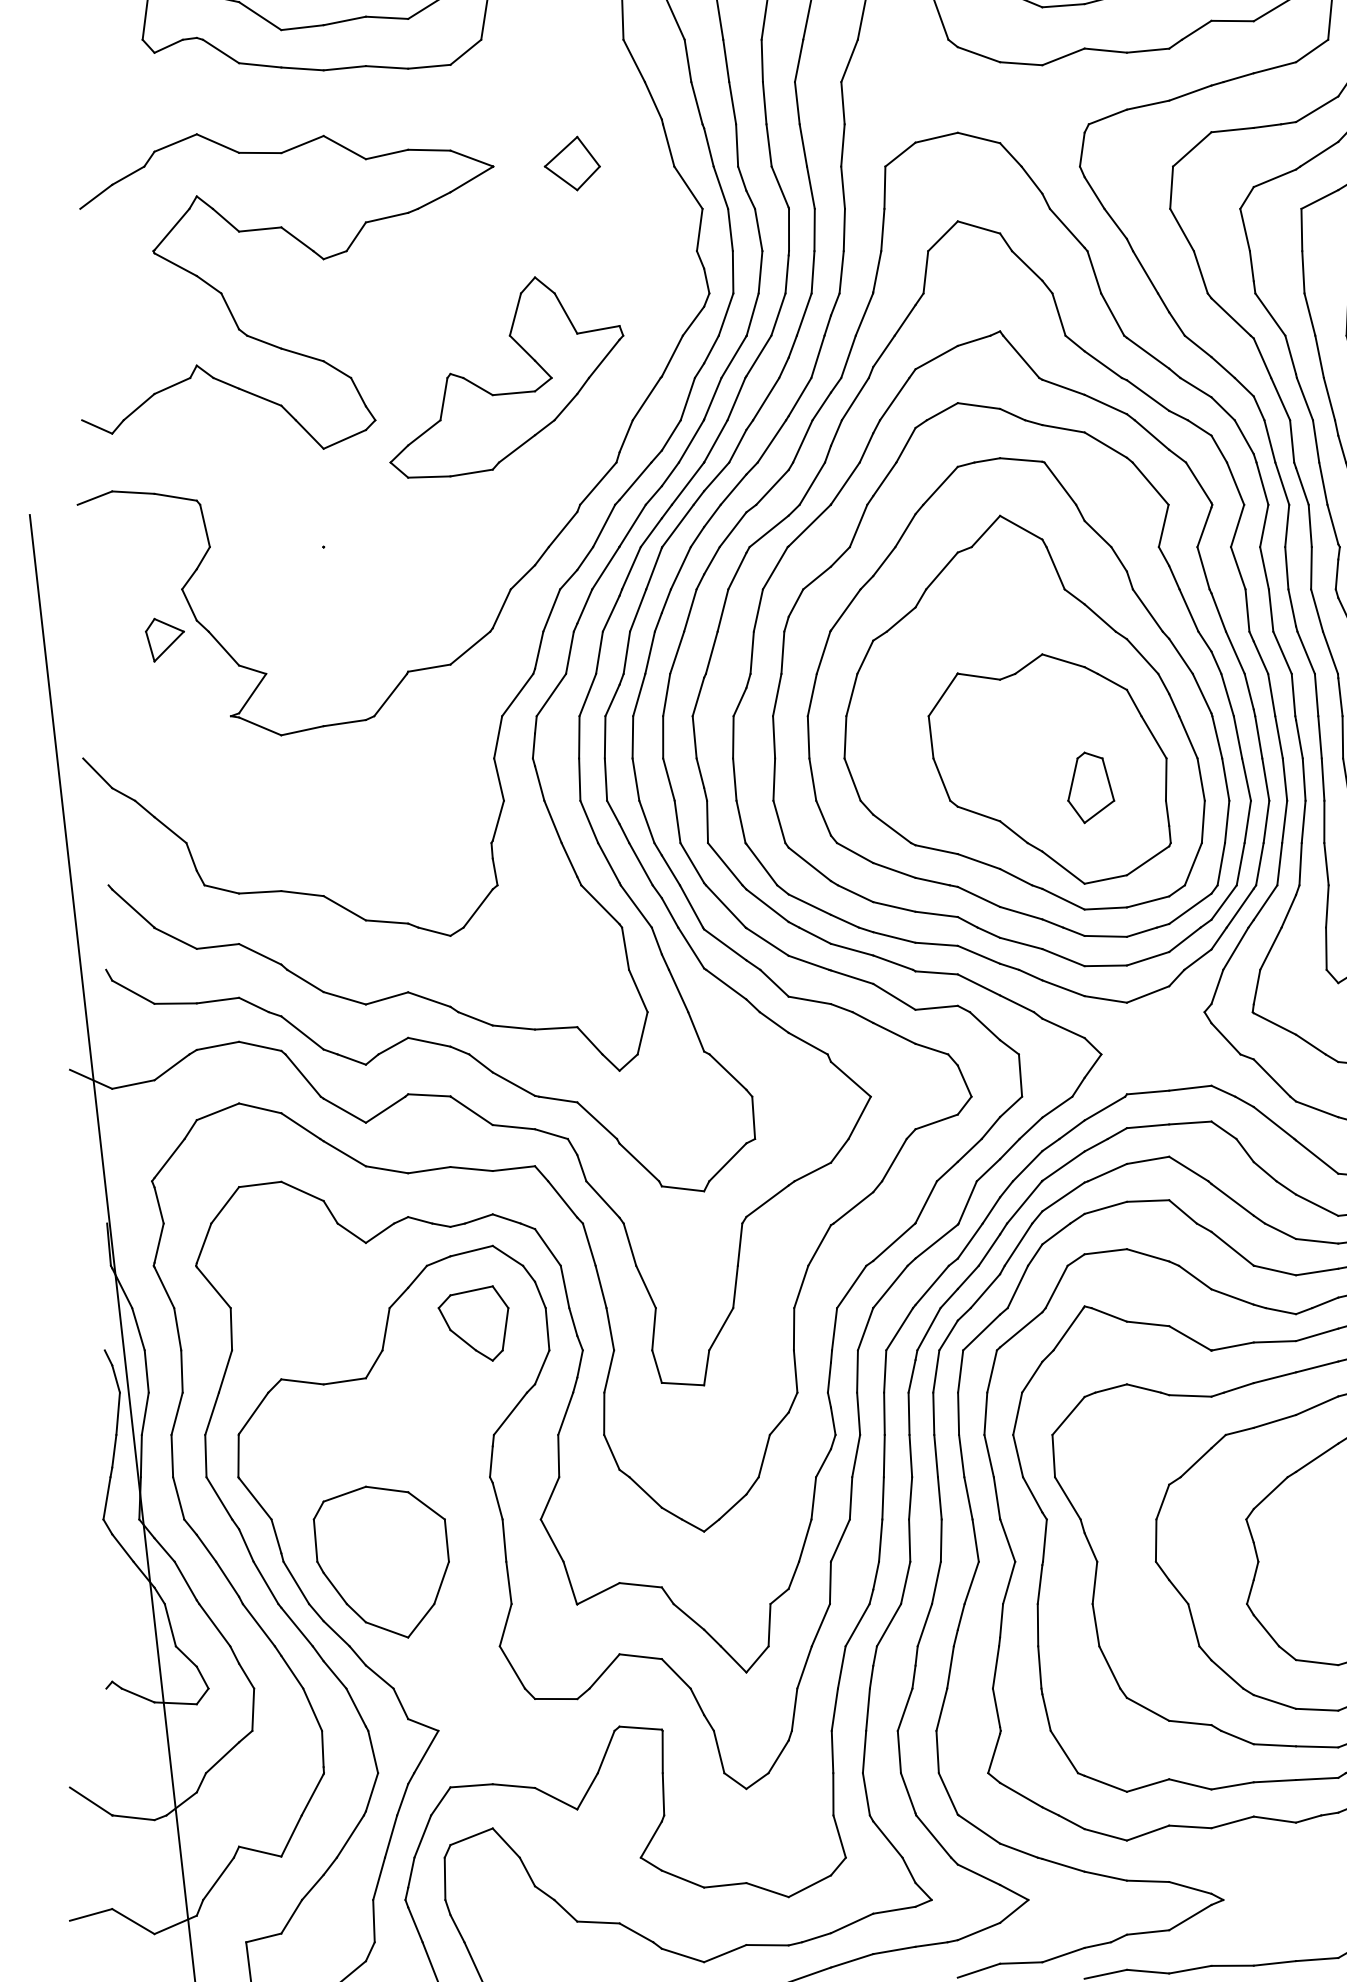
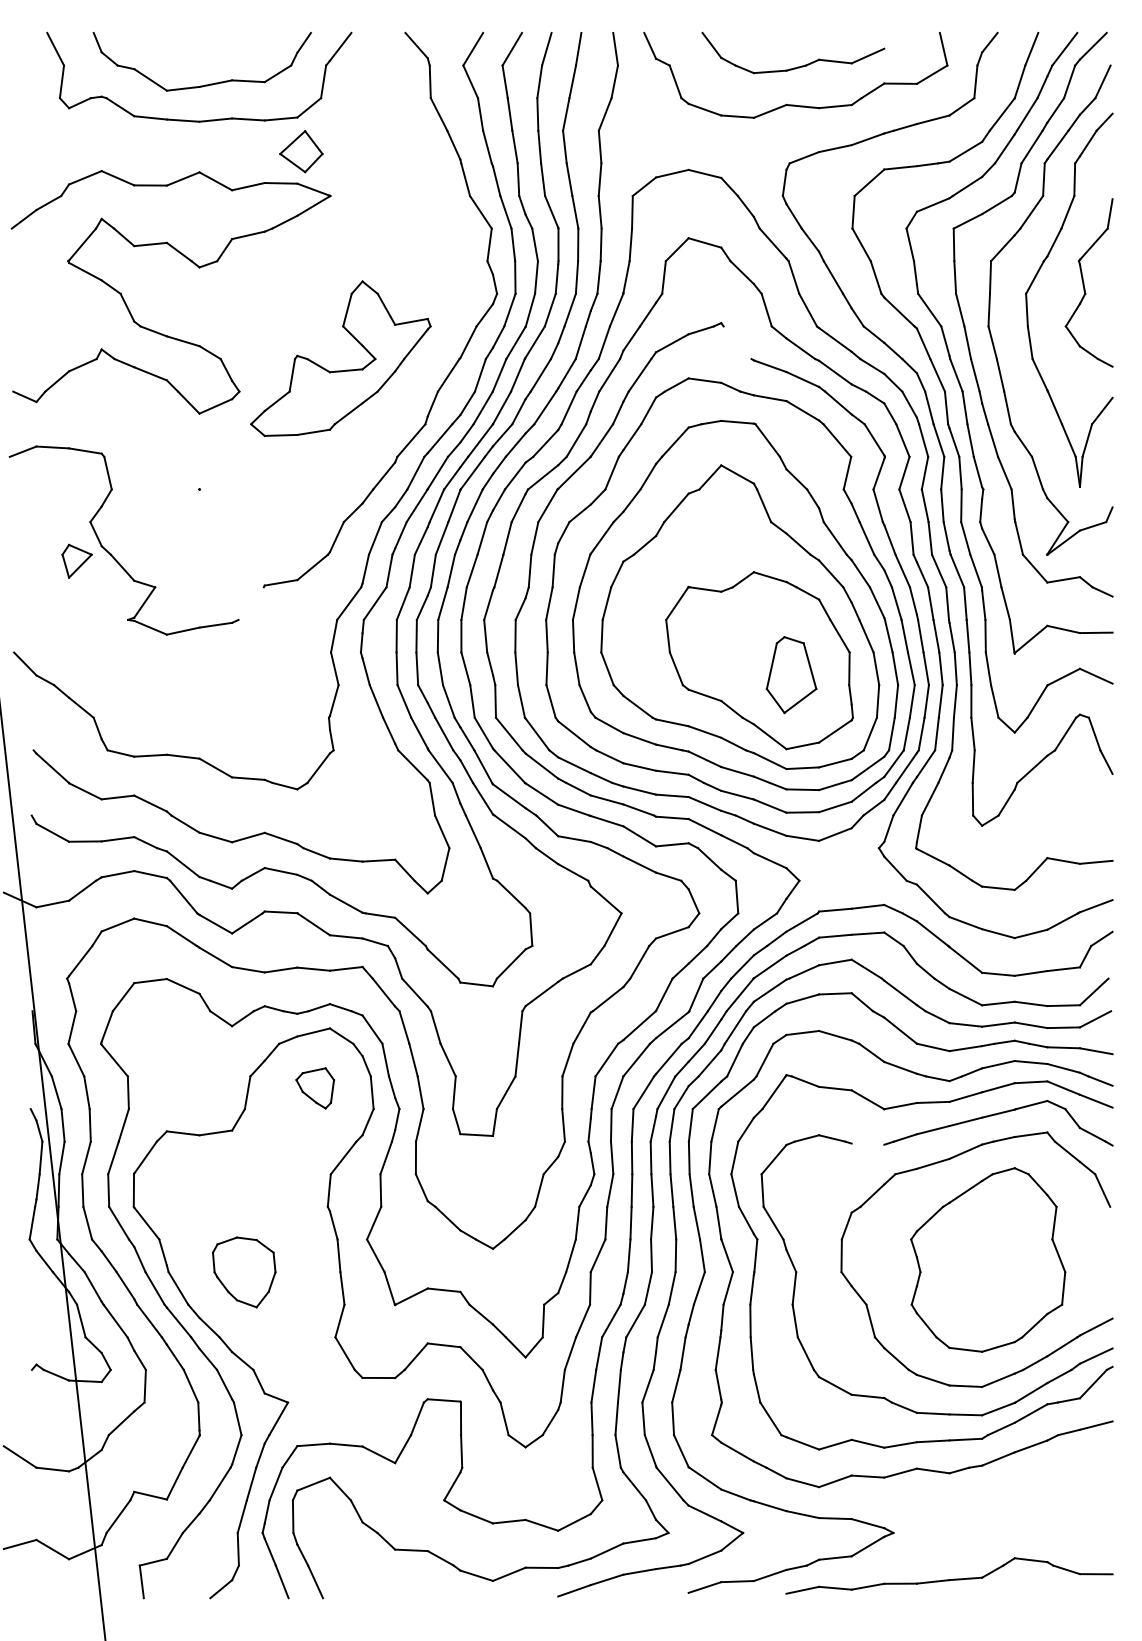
part: (572, 163) -> (301, 151), moved
line: (1021, 356) -> (737, 342), removed
line: (389, 694) -> (250, 603), removed
part: (1091, 788) -> (791, 675), size x1.4
part: (474, 1323) -> (315, 1088), size x0.7
line: (1189, 1395) -> (867, 1143), removed
part: (381, 1562) -> (244, 1272), size x0.6

